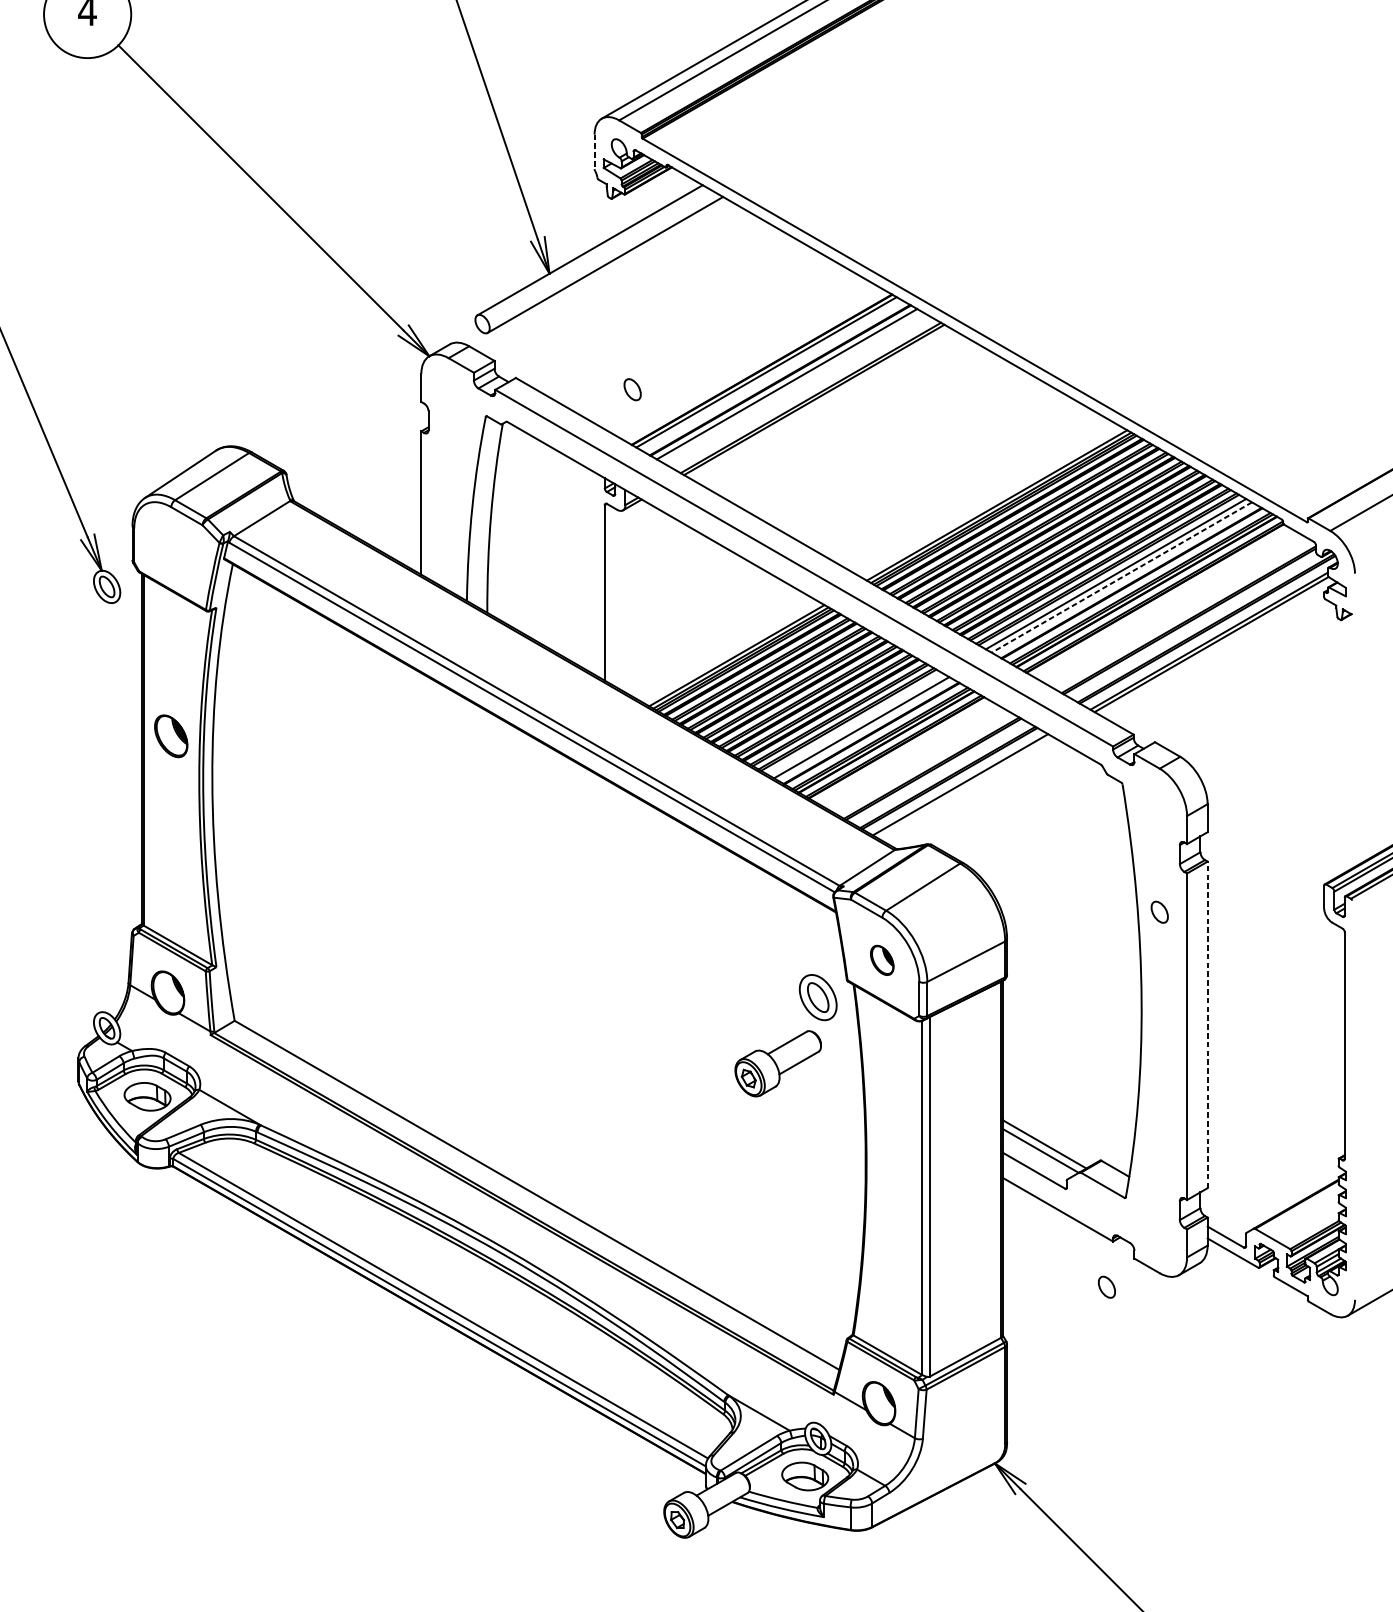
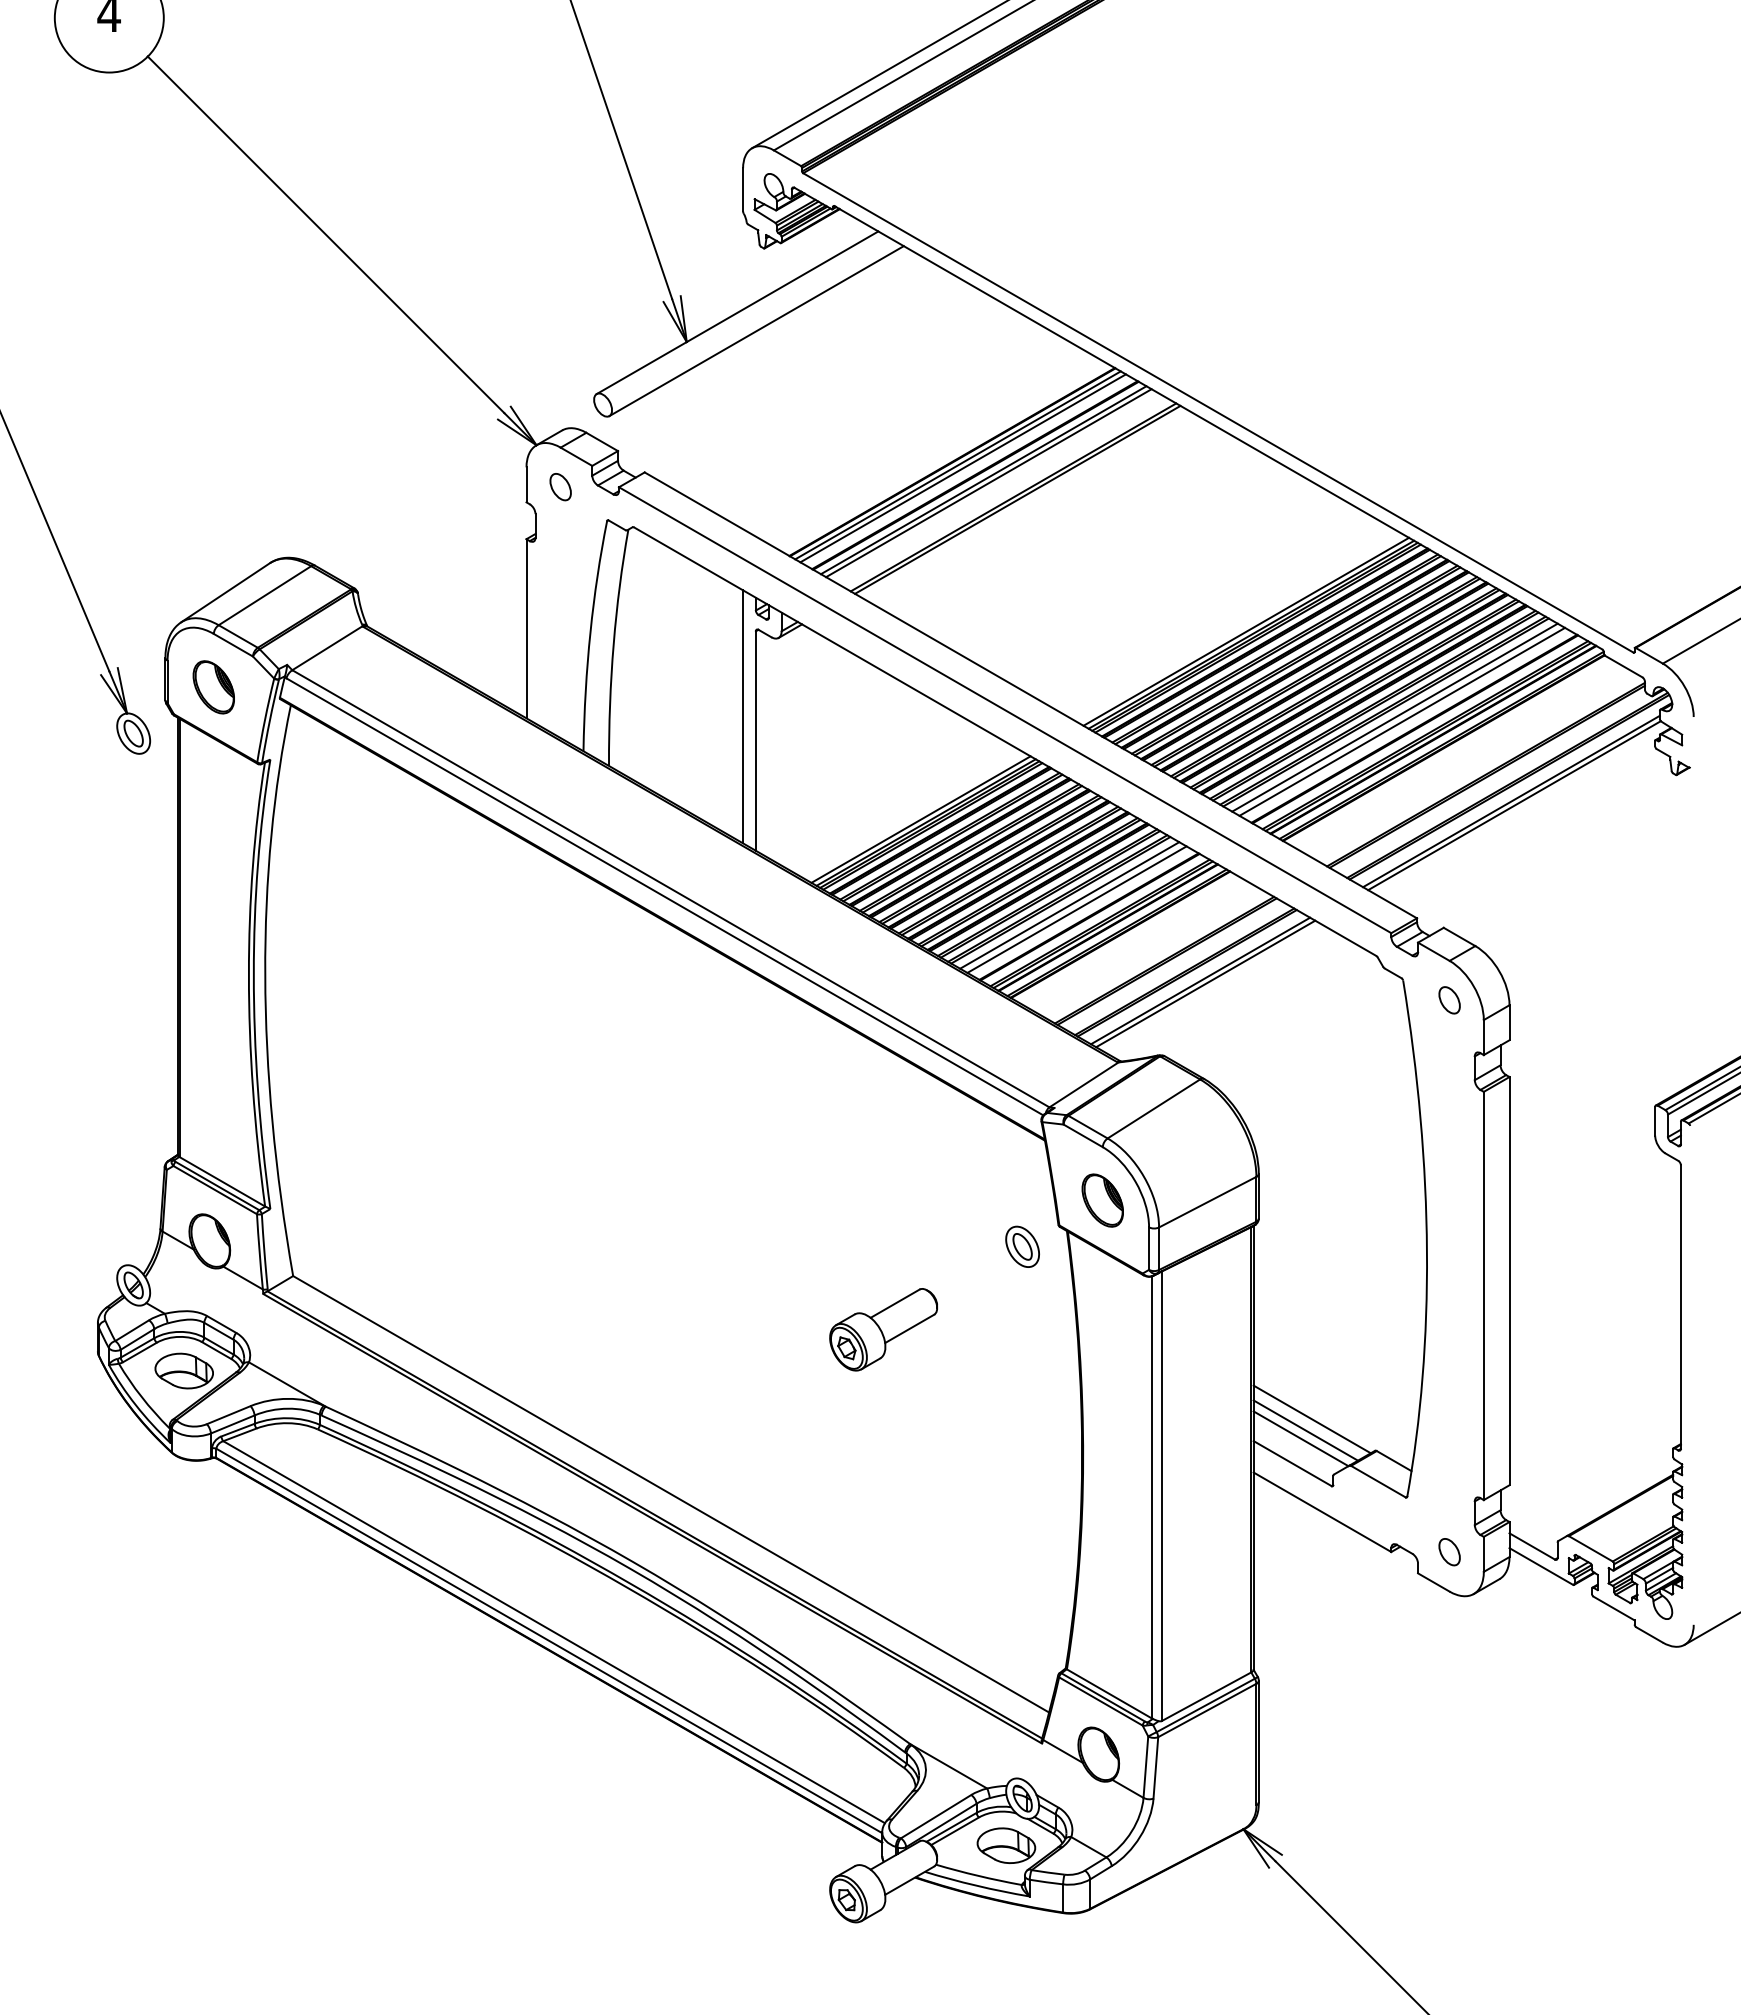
line: (594, 151) -> (743, 189), dashed -> solid
line: (770, 374) -> (962, 468), added
line: (790, 386) -> (988, 483), added
part: (632, 390) -> (560, 487), moved
line: (594, 573) -> (743, 716), added
line: (1122, 577) -> (1402, 721), dashed -> solid
line: (855, 724) -> (1069, 905), added
part: (170, 736) -> (213, 687), moved
line: (964, 786) -> (1205, 983), added
part: (1159, 912) -> (1449, 1000), moved
part: (882, 960) -> (1102, 1200), size x1.43
part: (818, 997) -> (1022, 1246), size x0.71
line: (1207, 1024) -> (1509, 1280), dashed -> solid
part: (778, 1063) -> (883, 1329), moved
line: (1049, 1135) -> (1311, 1419), added
part: (1106, 1287) -> (1449, 1552), moved

